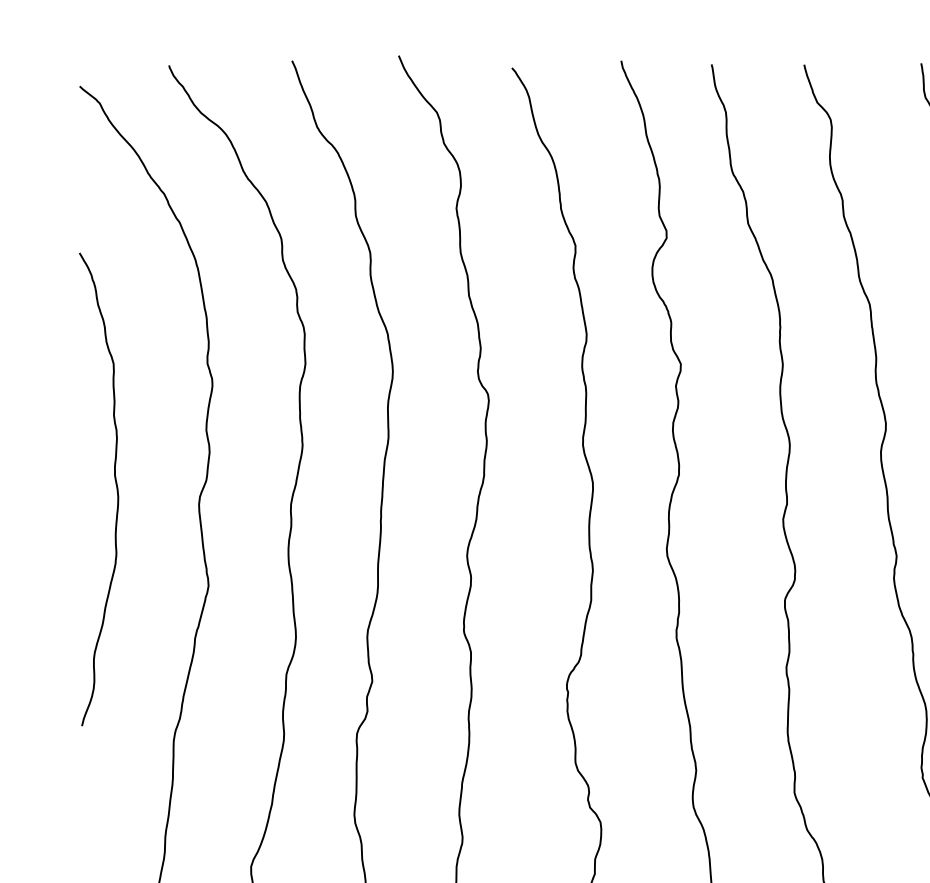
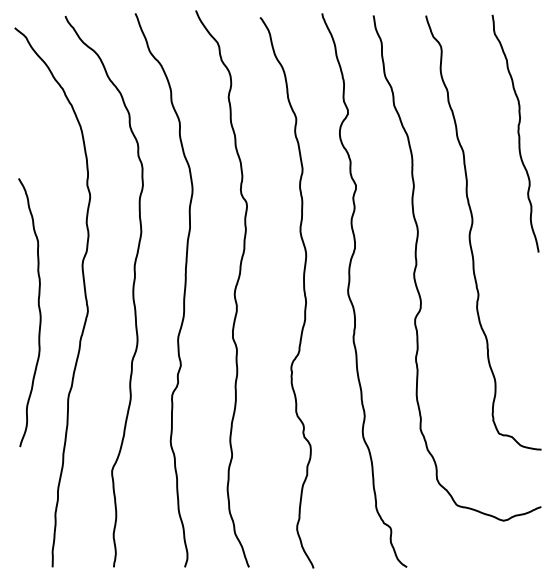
curve: (114, 483) -> (38, 309), moved

